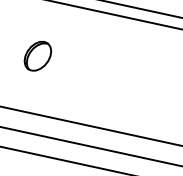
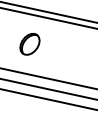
part: (36, 56) -> (29, 44), size x1.4

